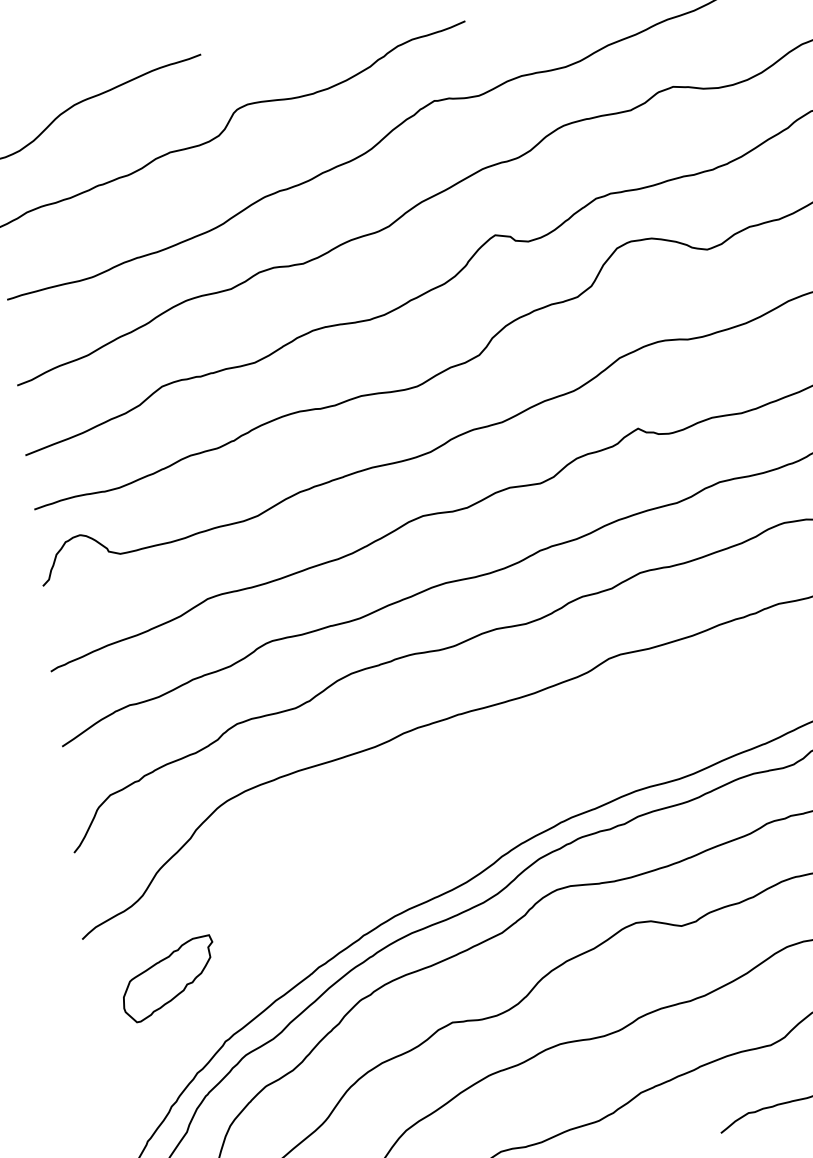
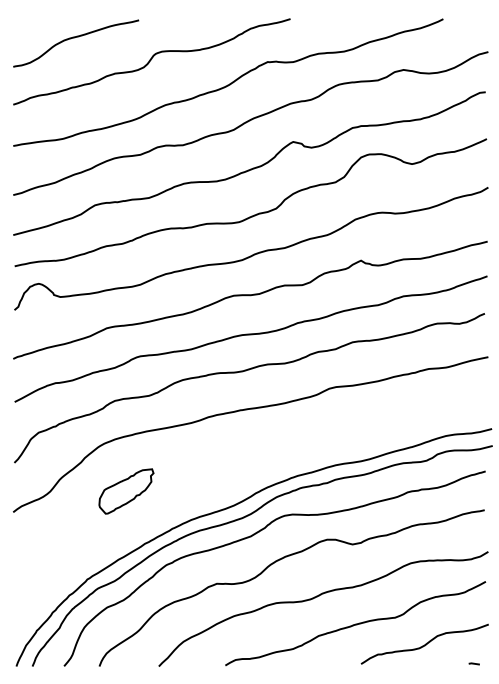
part: (168, 979) -> (126, 491), moved

